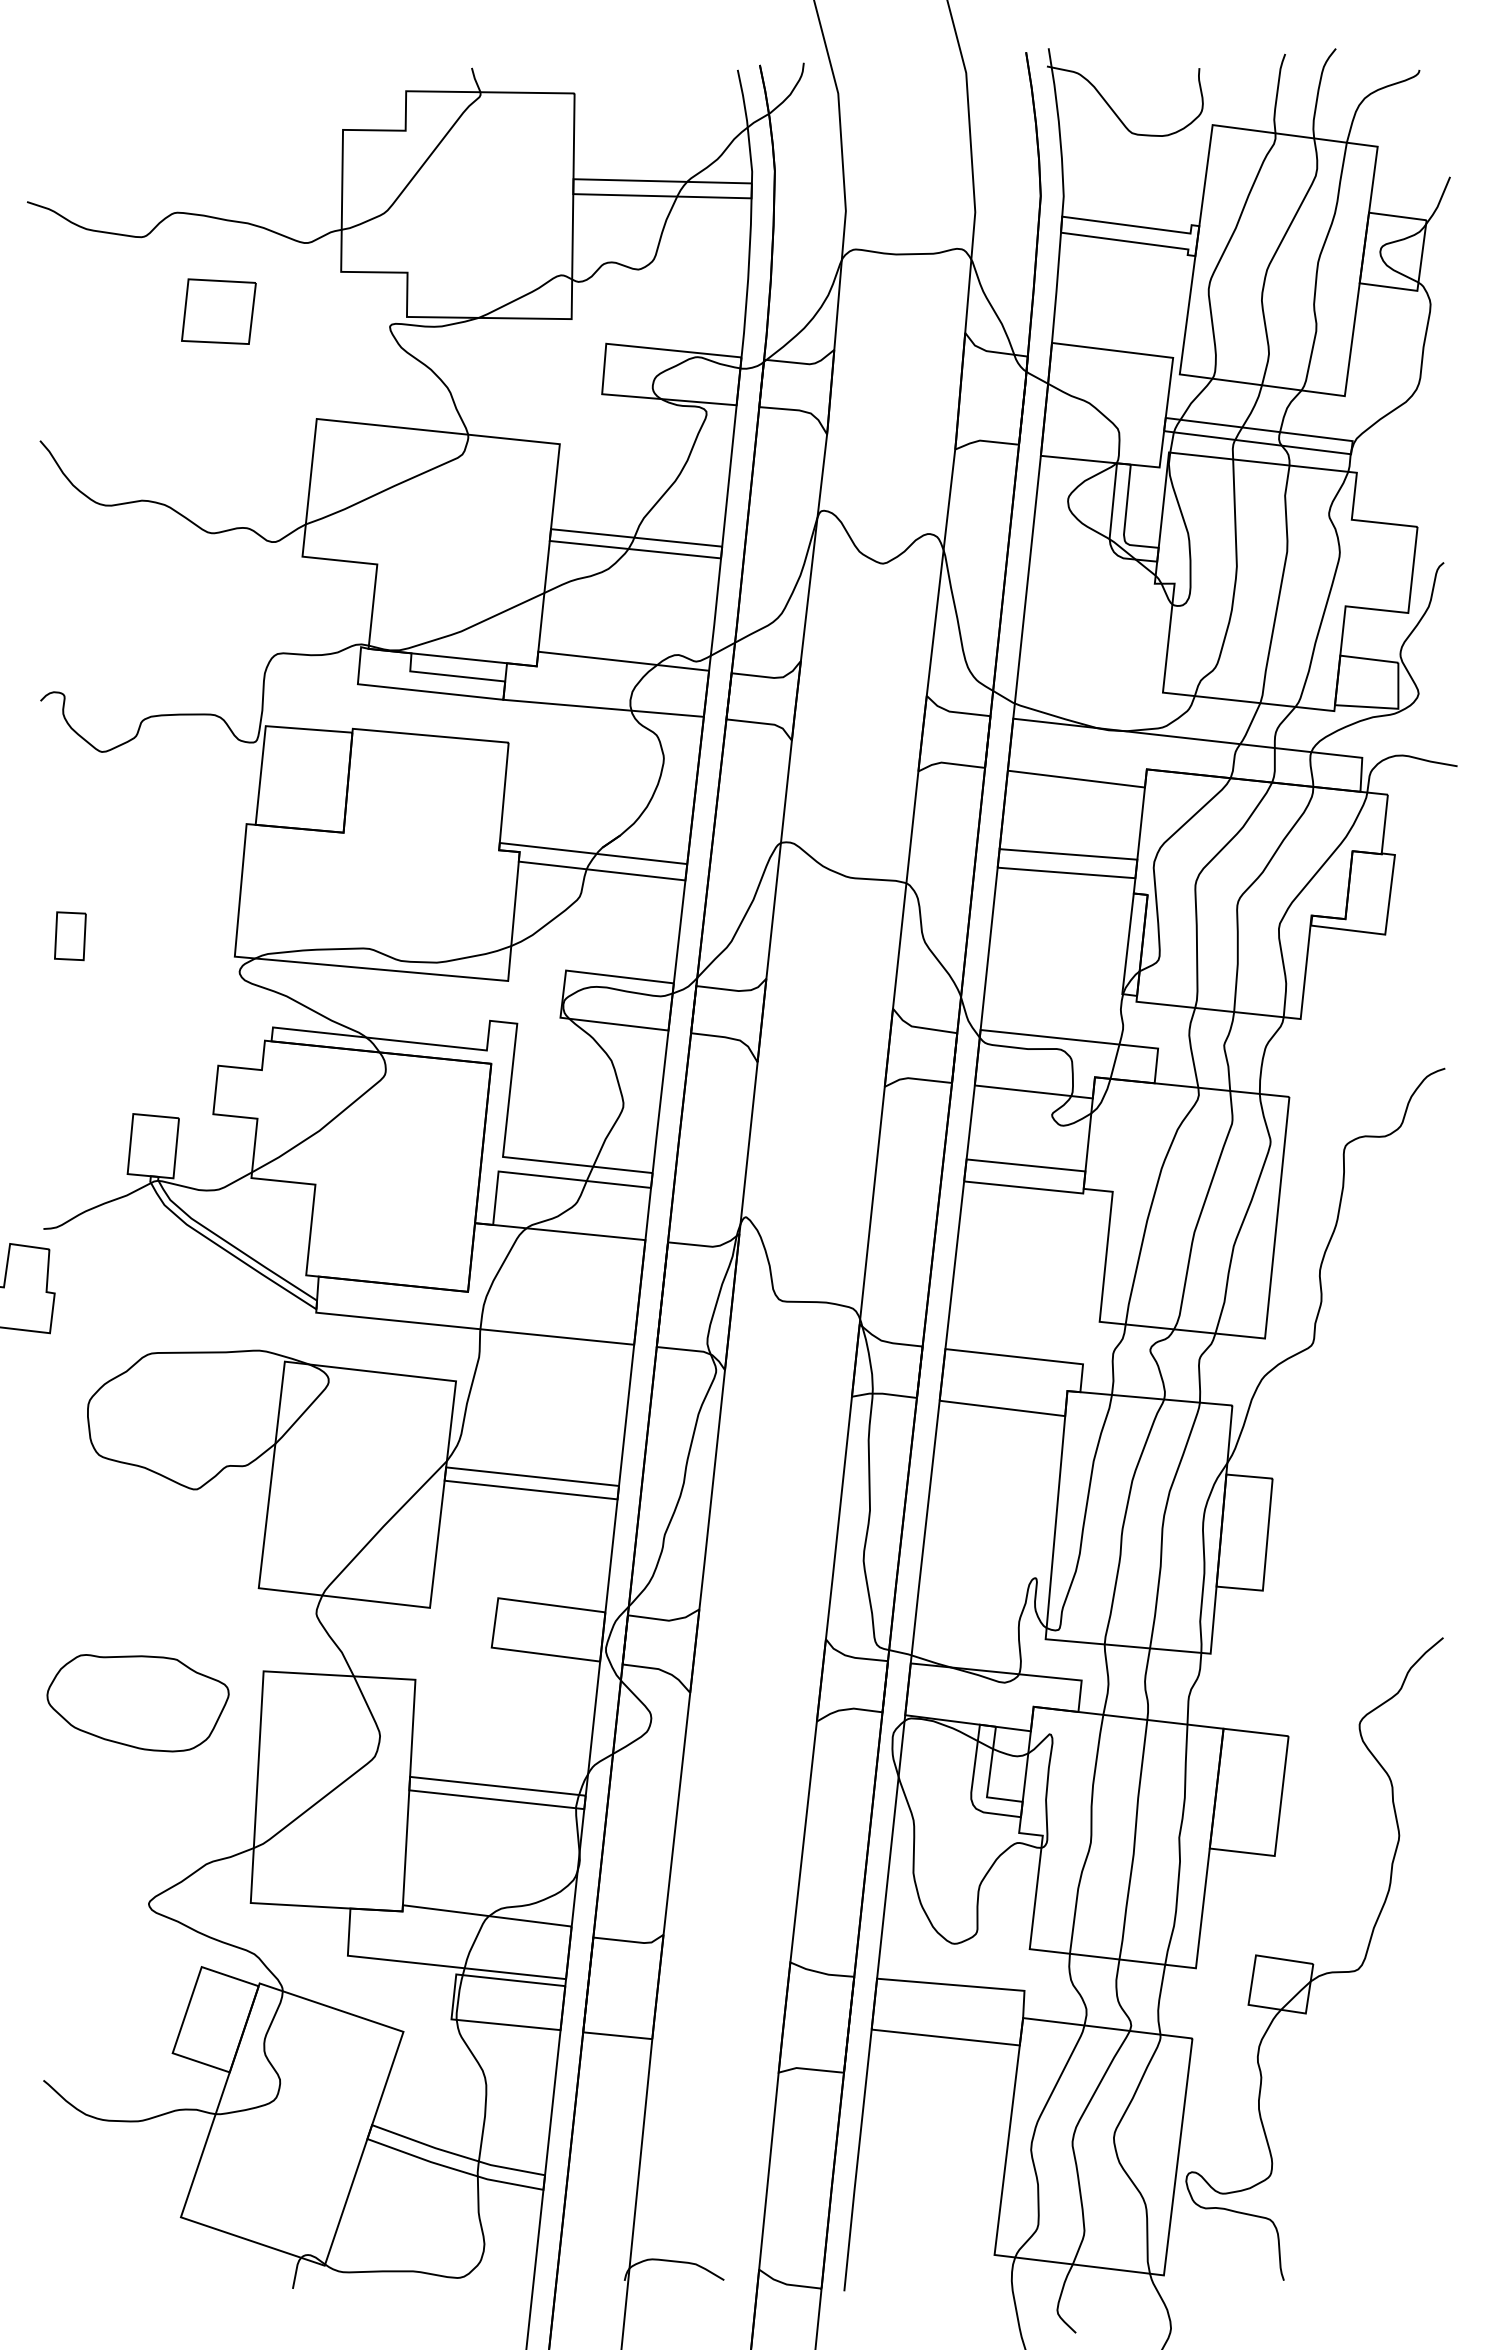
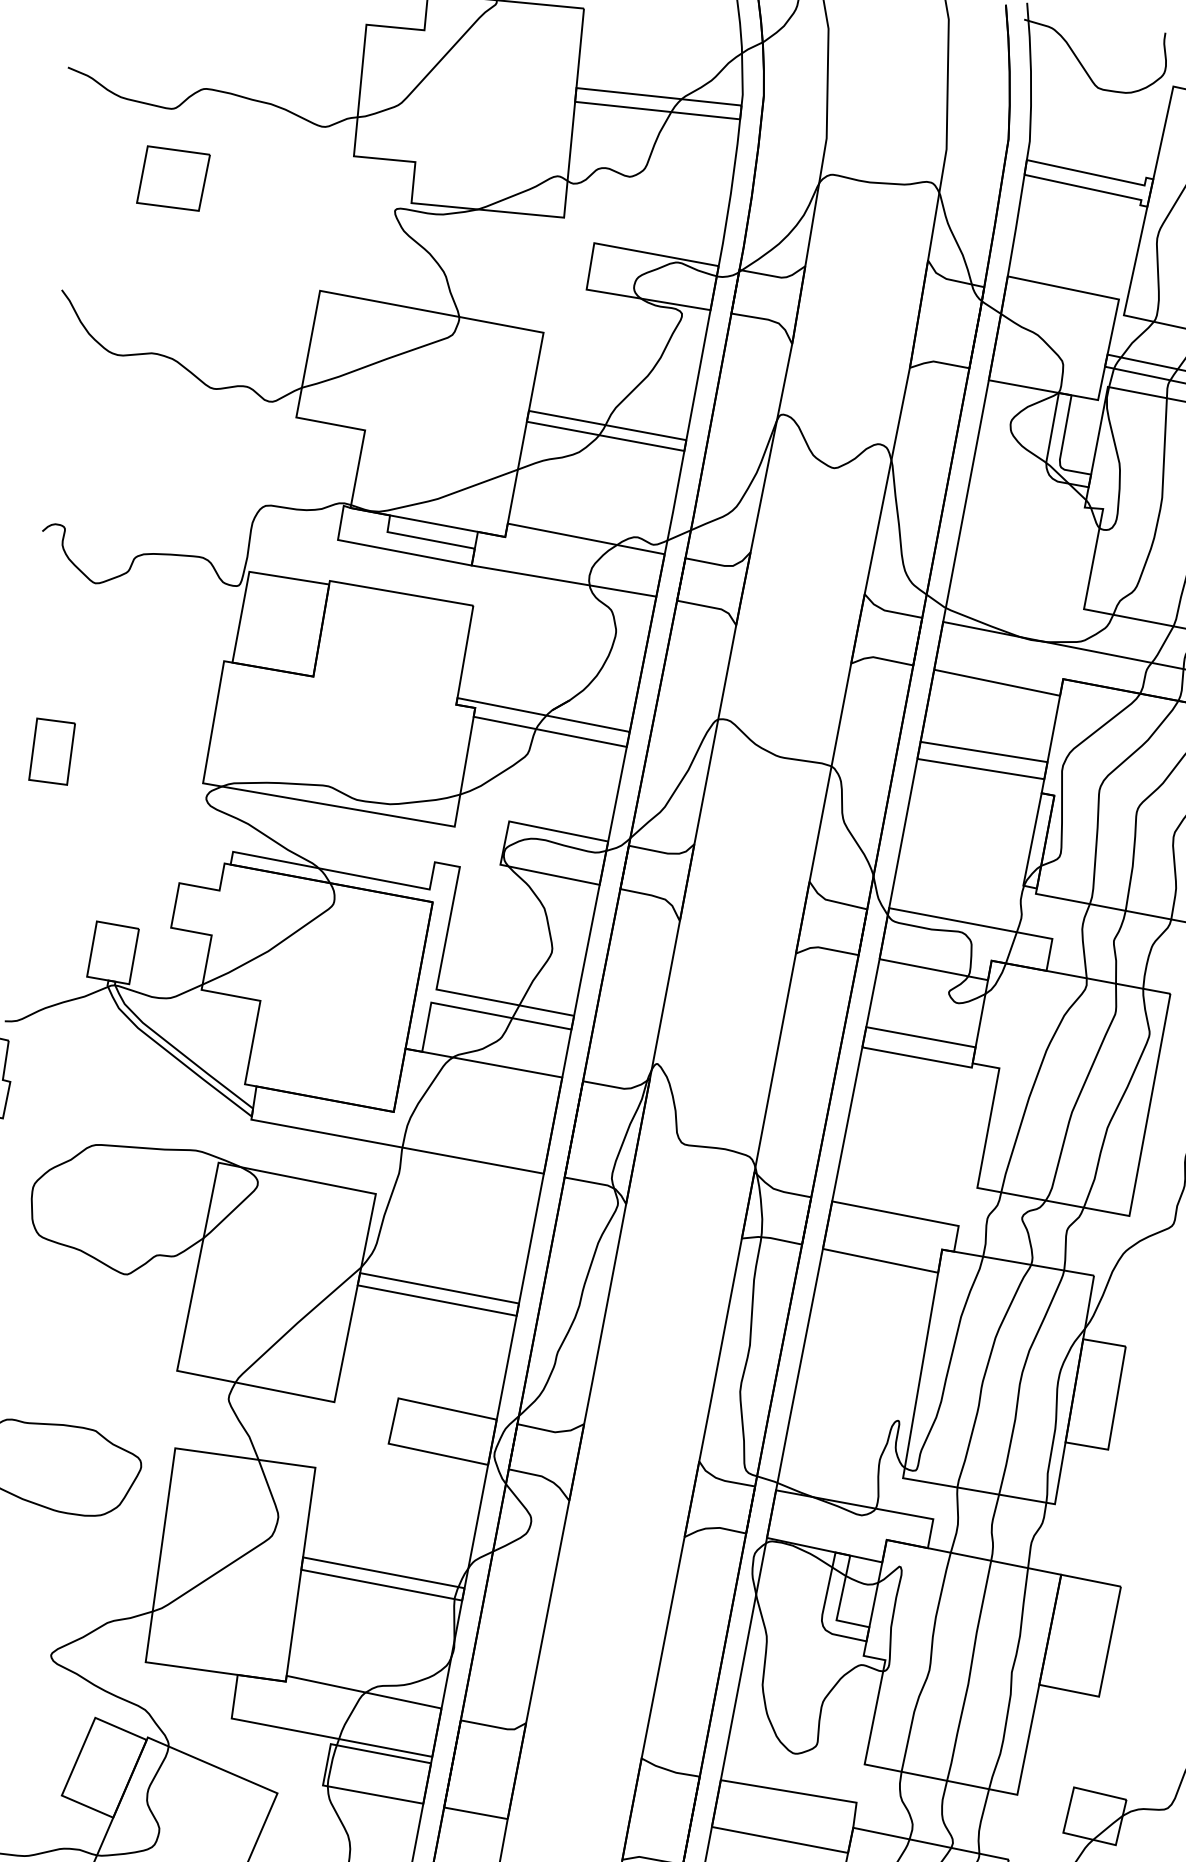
part: (218, 311) -> (173, 178), moved
part: (70, 936) -> (52, 752), size x1.43

